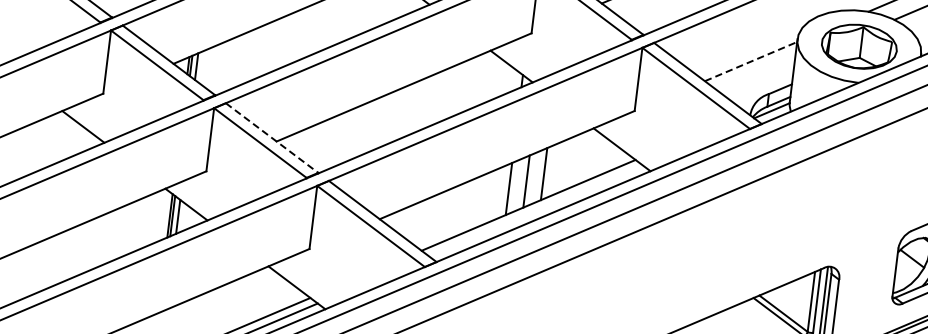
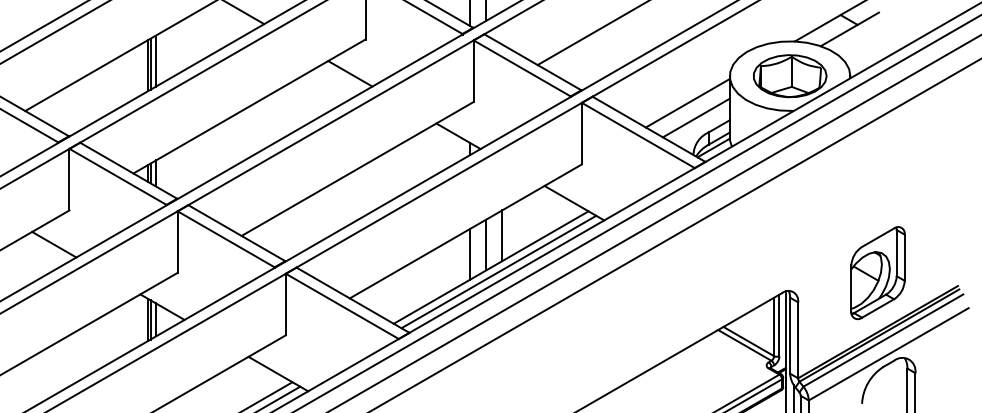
line: (751, 61) -> (688, 103), dashed -> solid
line: (757, 77) -> (695, 117), added
line: (271, 138) -> (236, 233), dashed -> solid
line: (535, 210) -> (498, 271), added

